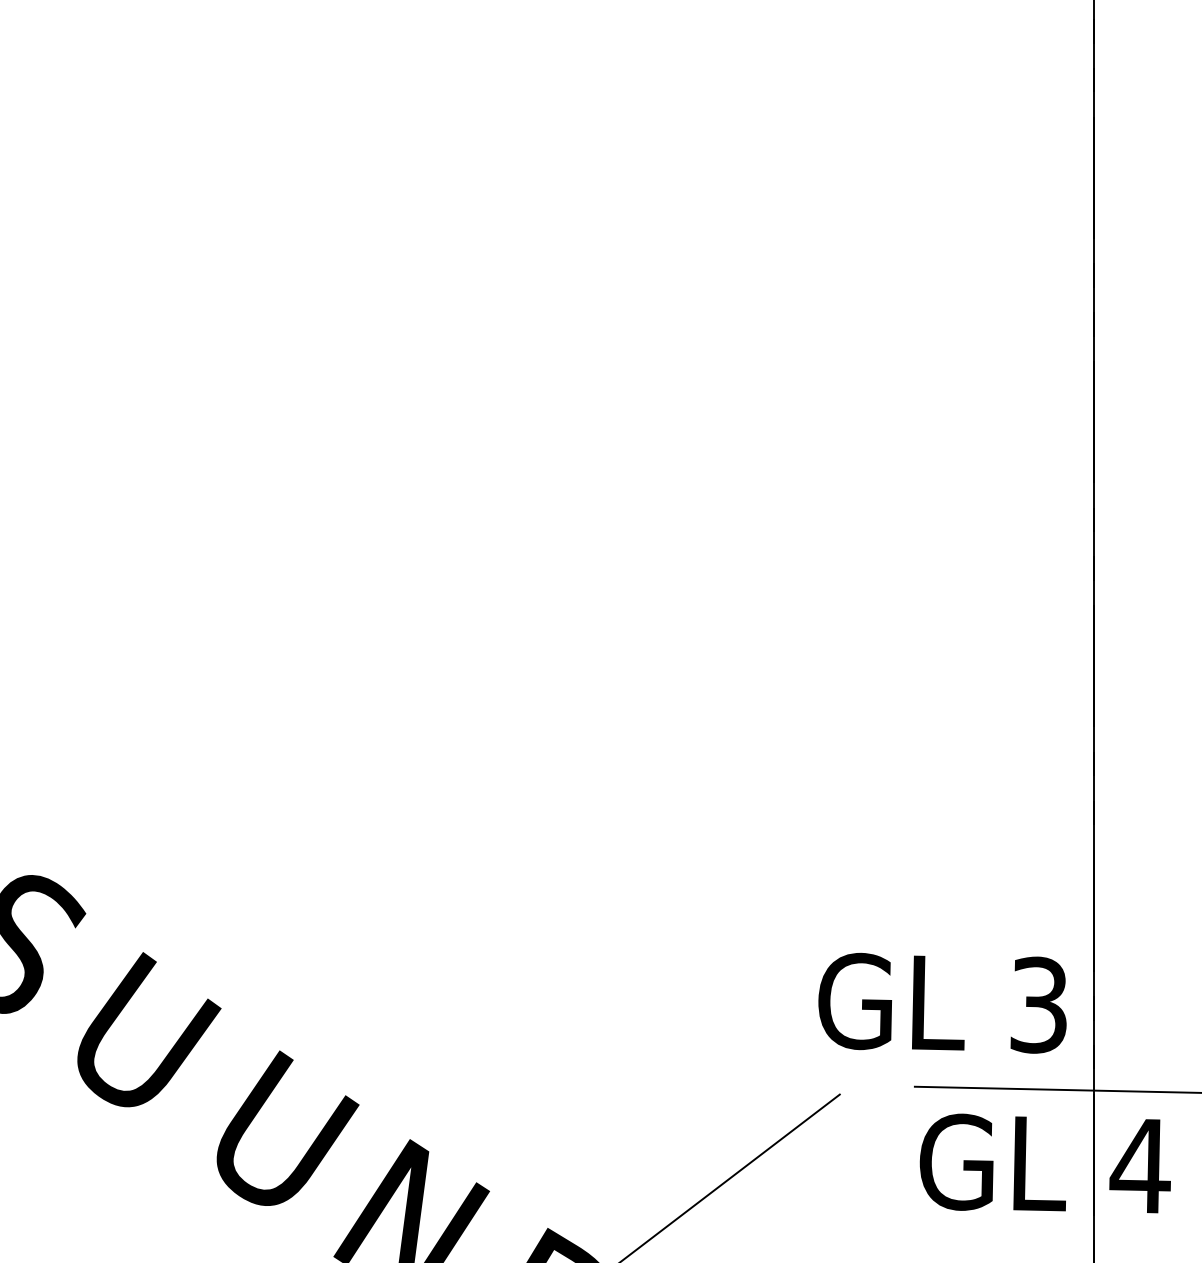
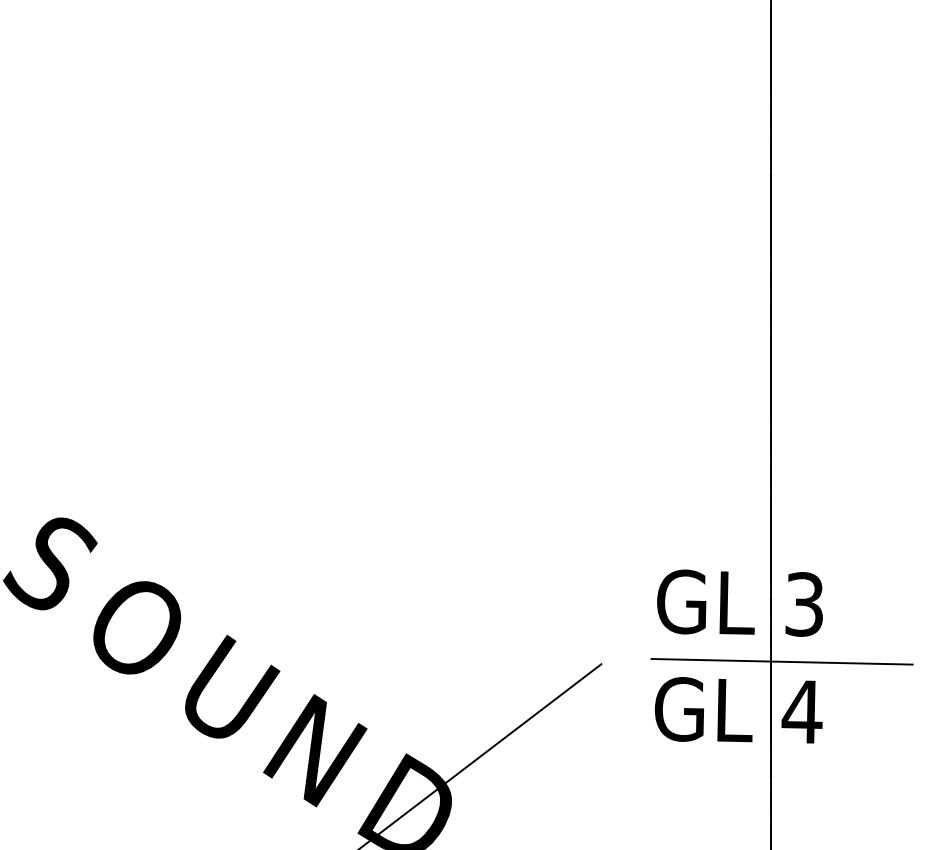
text: (941, 1002) -> (739, 602), moved
text: (150, 1030) -> (140, 621), U -> O

